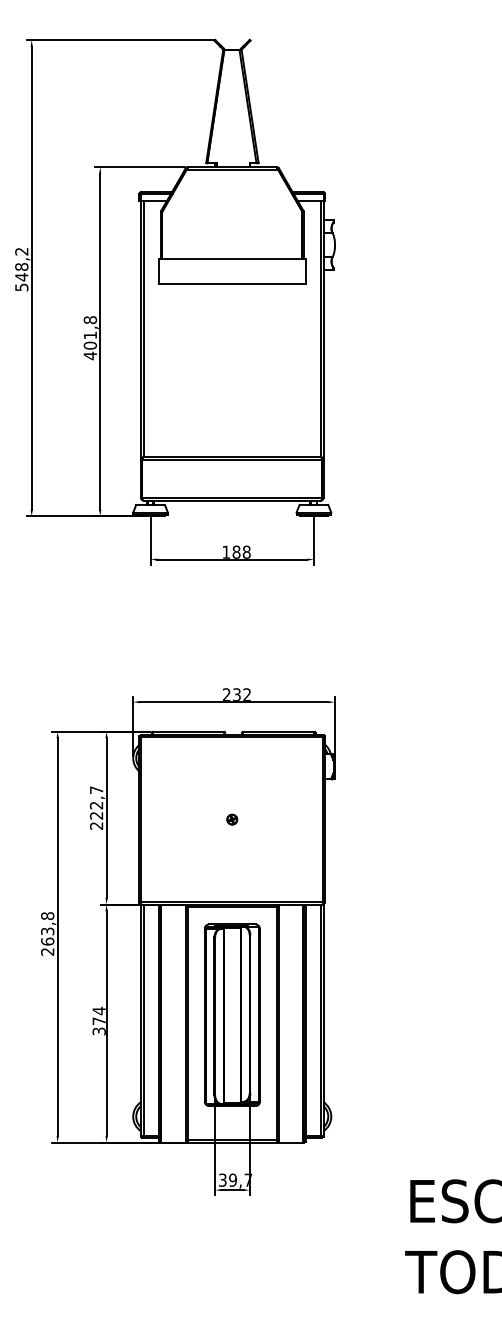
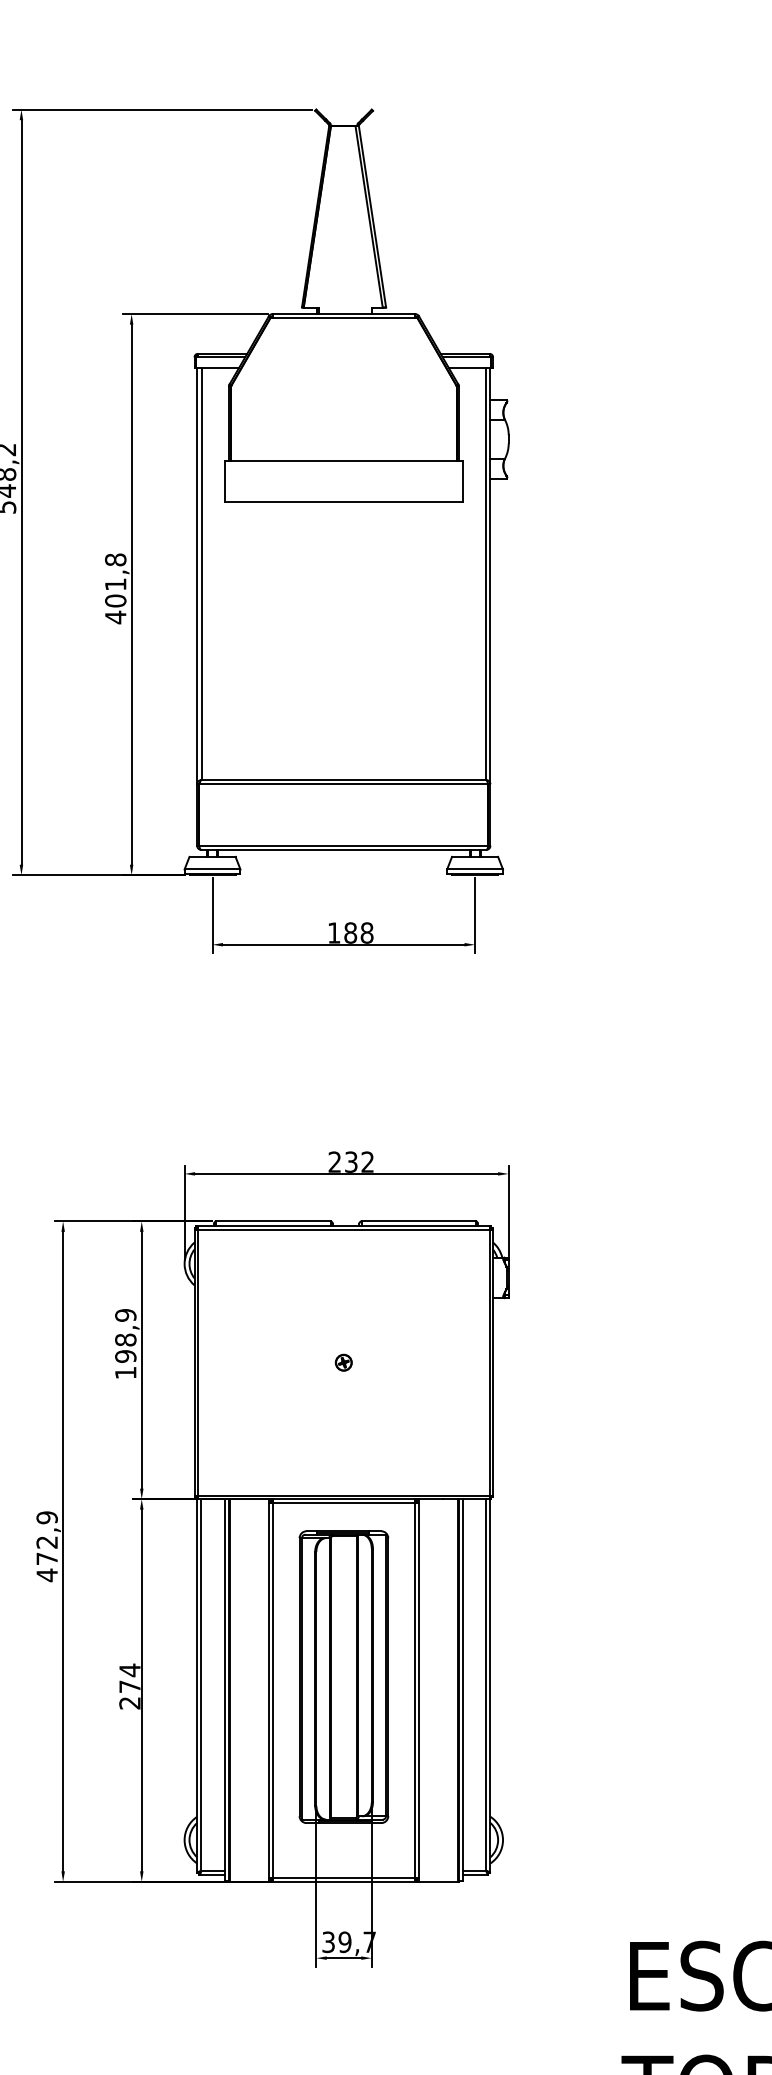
text: (96, 807) -> (125, 1343), 222,7 -> 198,9
text: (47, 934) -> (46, 1547), 263,8 -> 472,9
text: (99, 1031) -> (130, 1703), 374 -> 274

